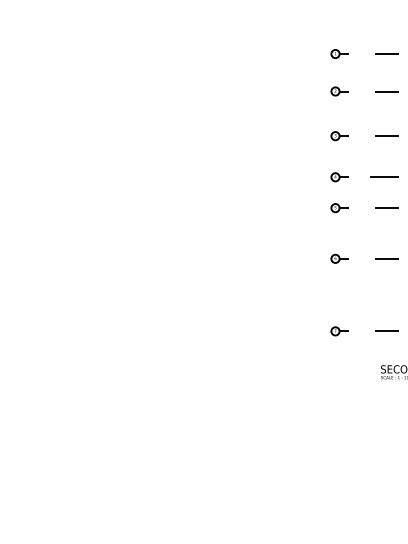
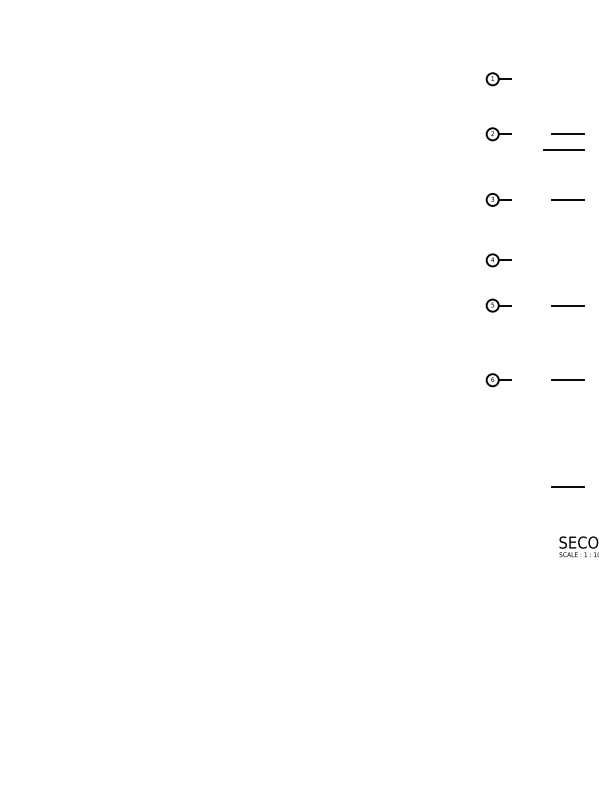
line: (386, 53) -> (567, 78), removed
line: (384, 176) -> (564, 149), moved
part: (339, 331) -> (498, 486), removed

